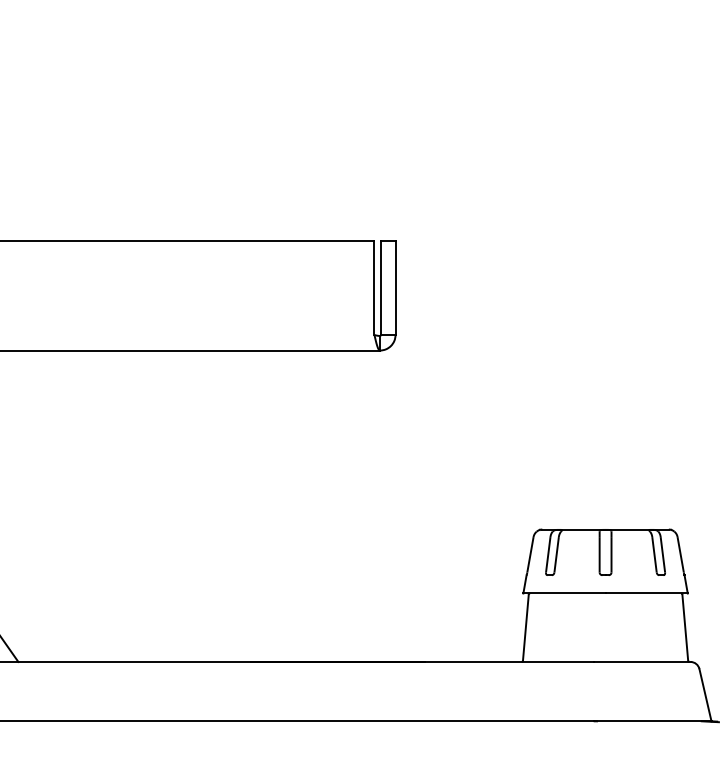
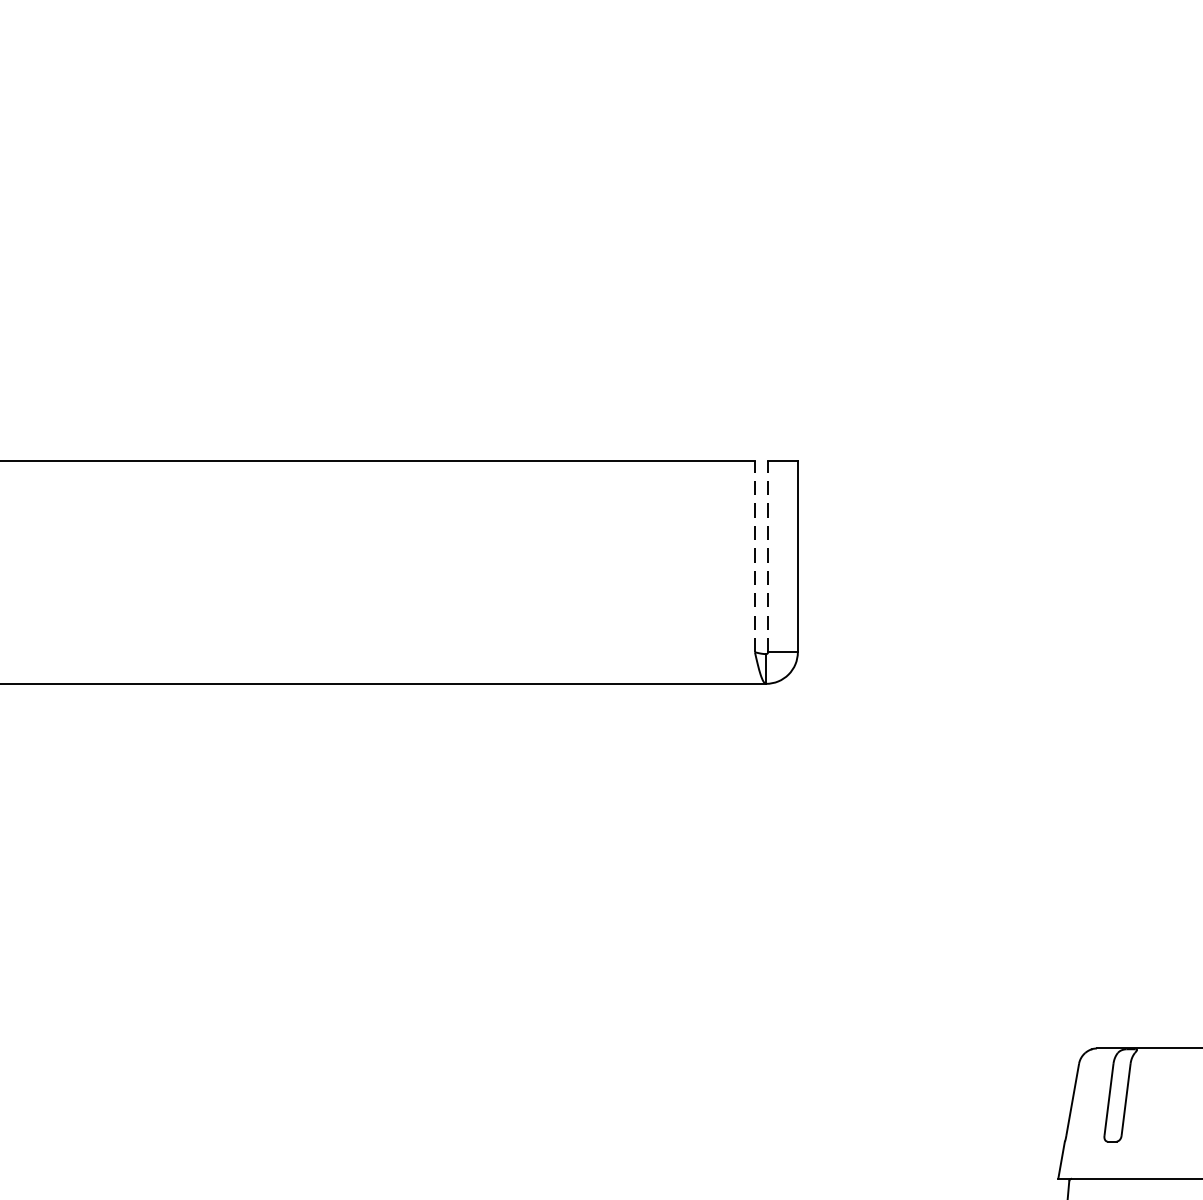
line: (374, 287) -> (754, 555), solid -> dashed
line: (380, 287) -> (767, 555), solid -> dashed

